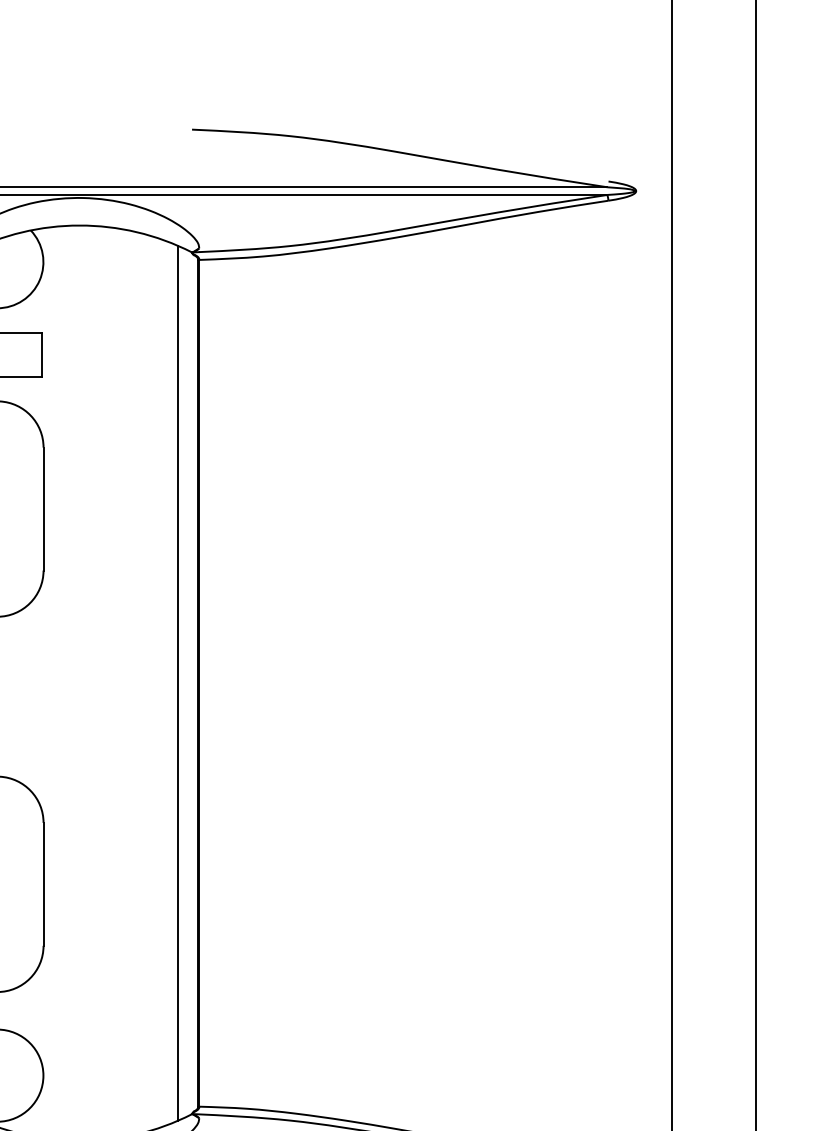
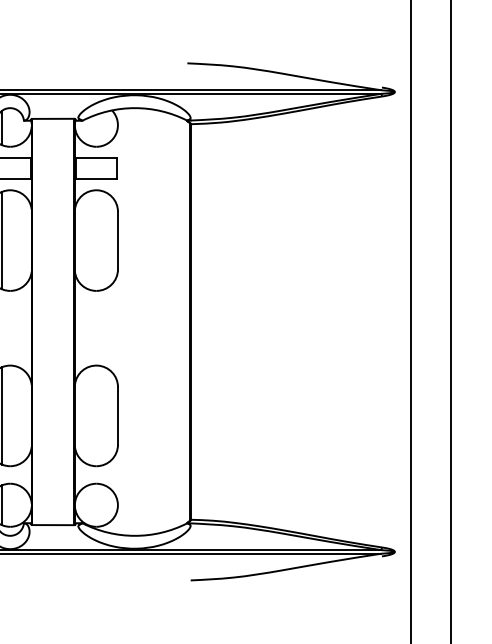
line: (177, 682) -> (180, 321), removed

